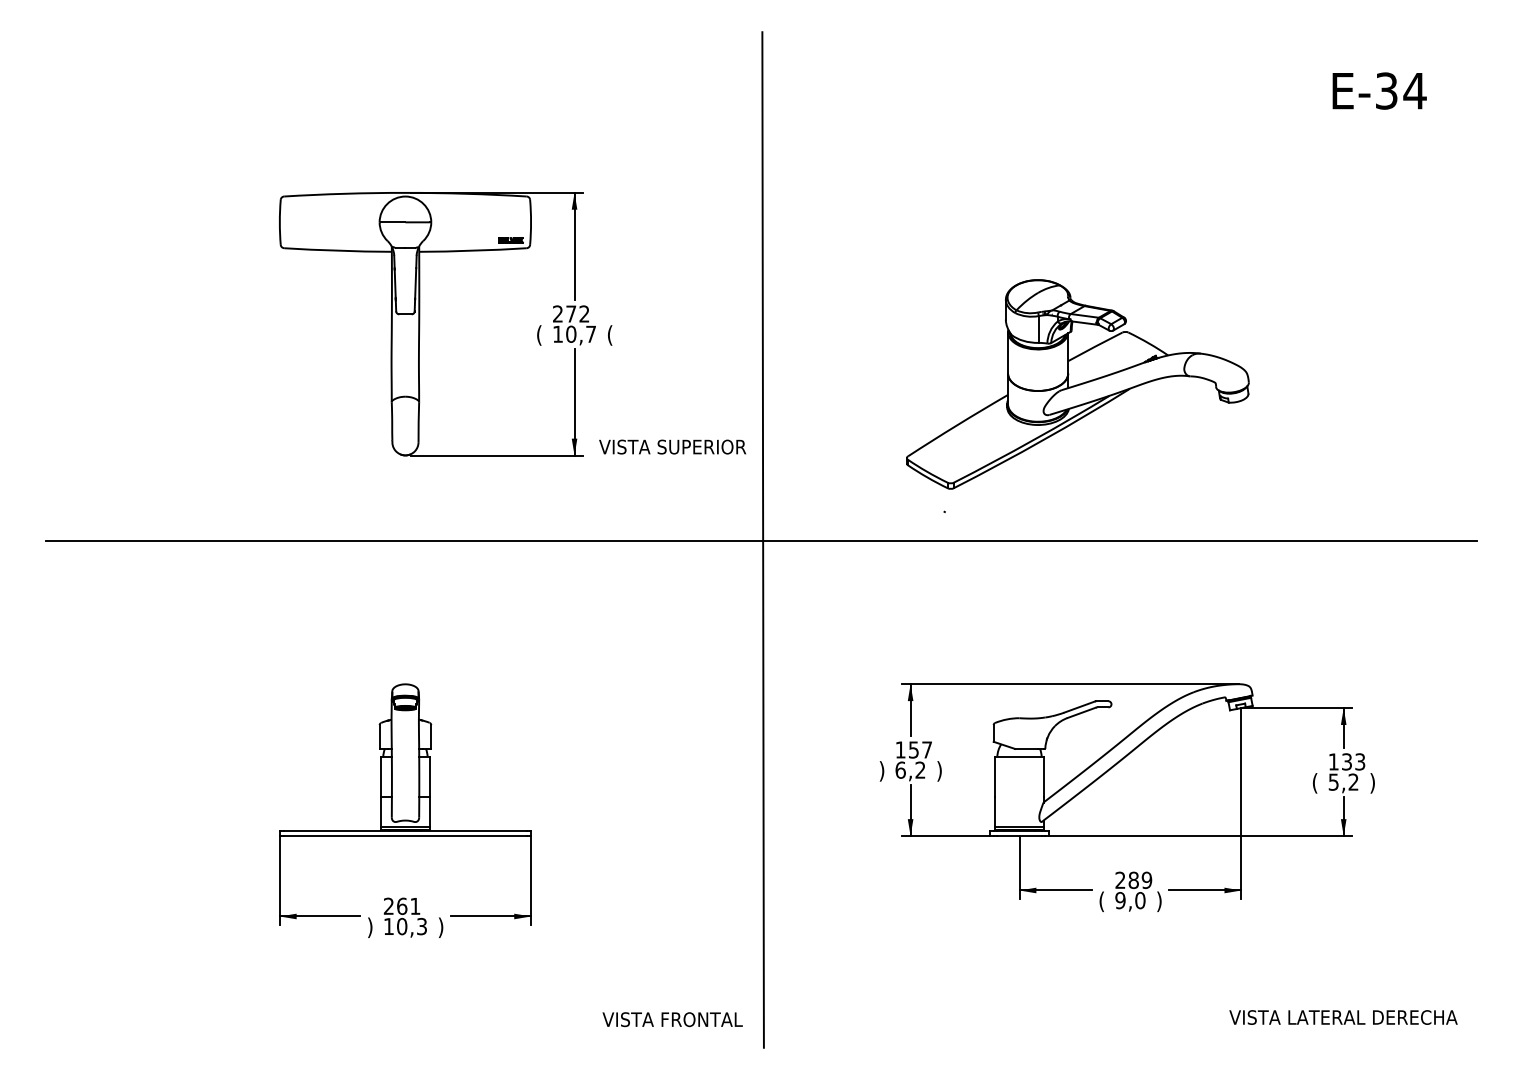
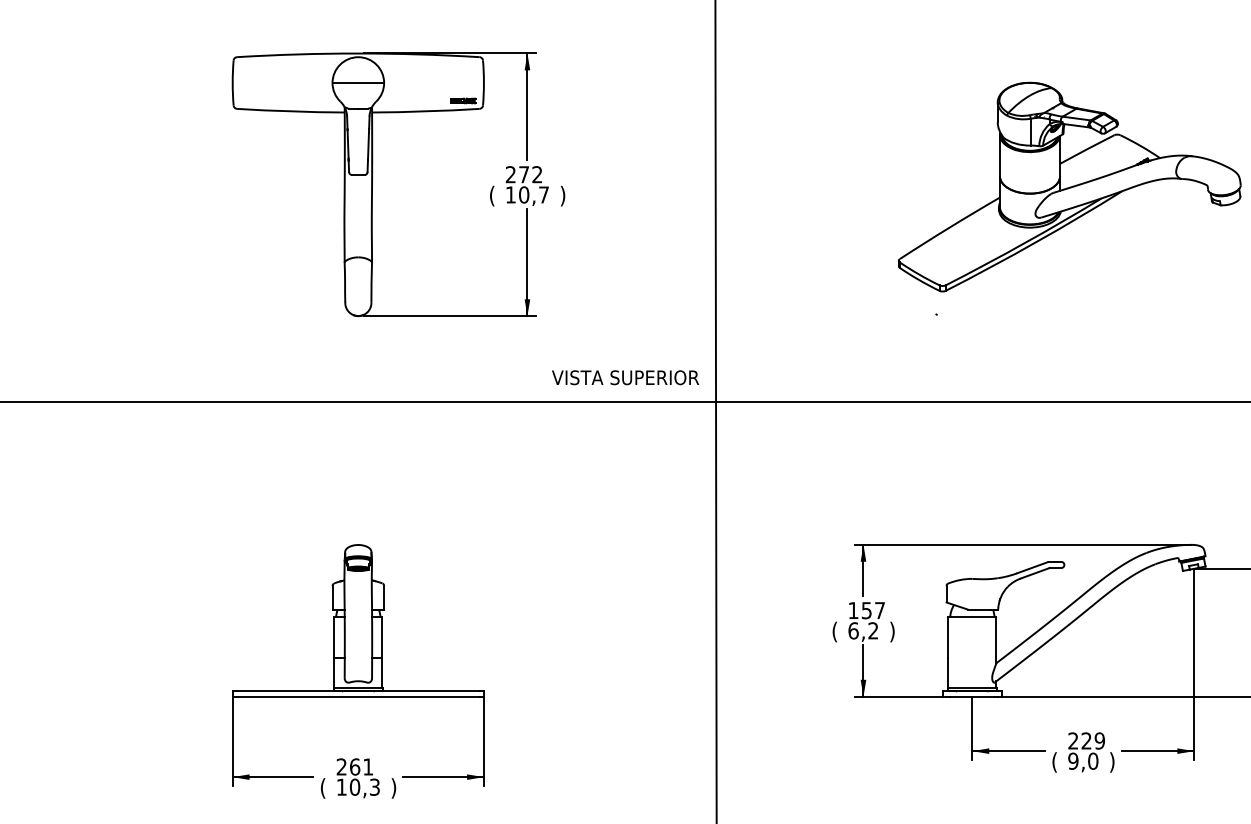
text: (609, 335) -> (562, 196), ( -> )
part: (1077, 395) -> (1069, 198), moved
text: (672, 446) -> (625, 377), moved
text: (881, 771) -> (834, 632), ) -> (
text: (1133, 880) -> (1086, 741), 289 -> 229
text: (370, 927) -> (323, 788), ) -> (

